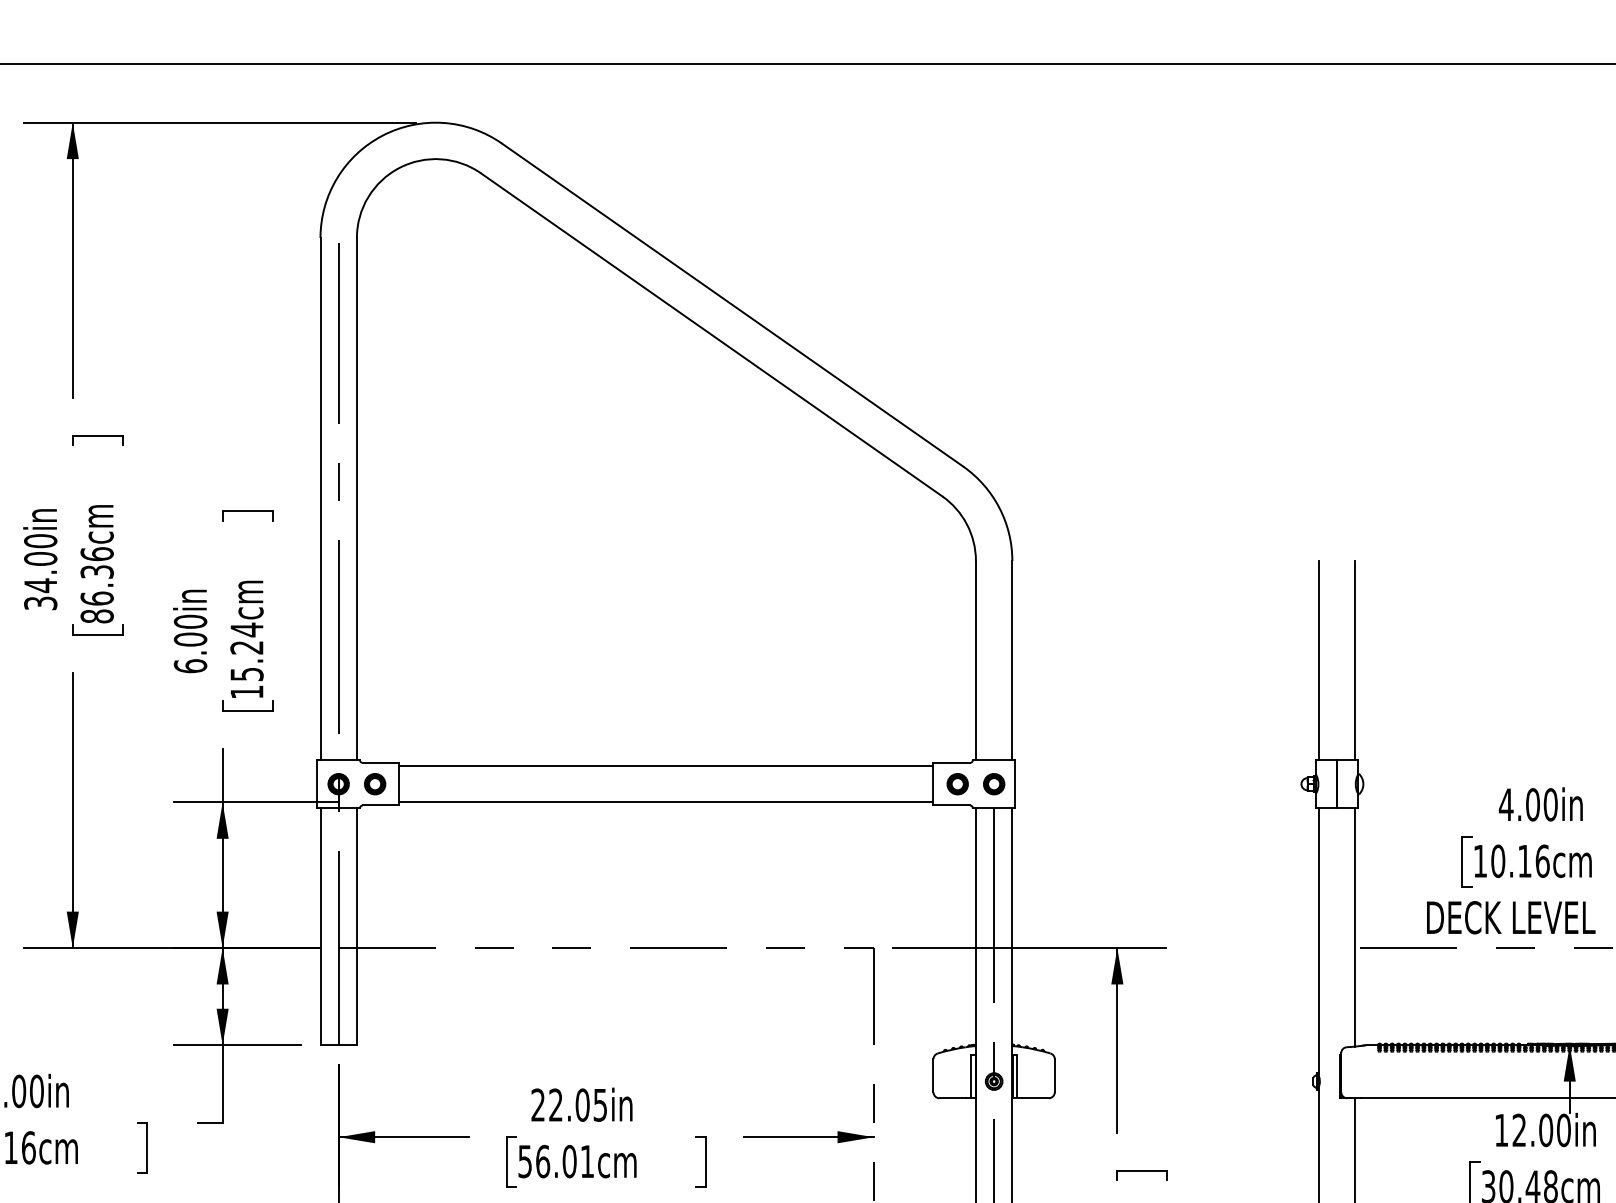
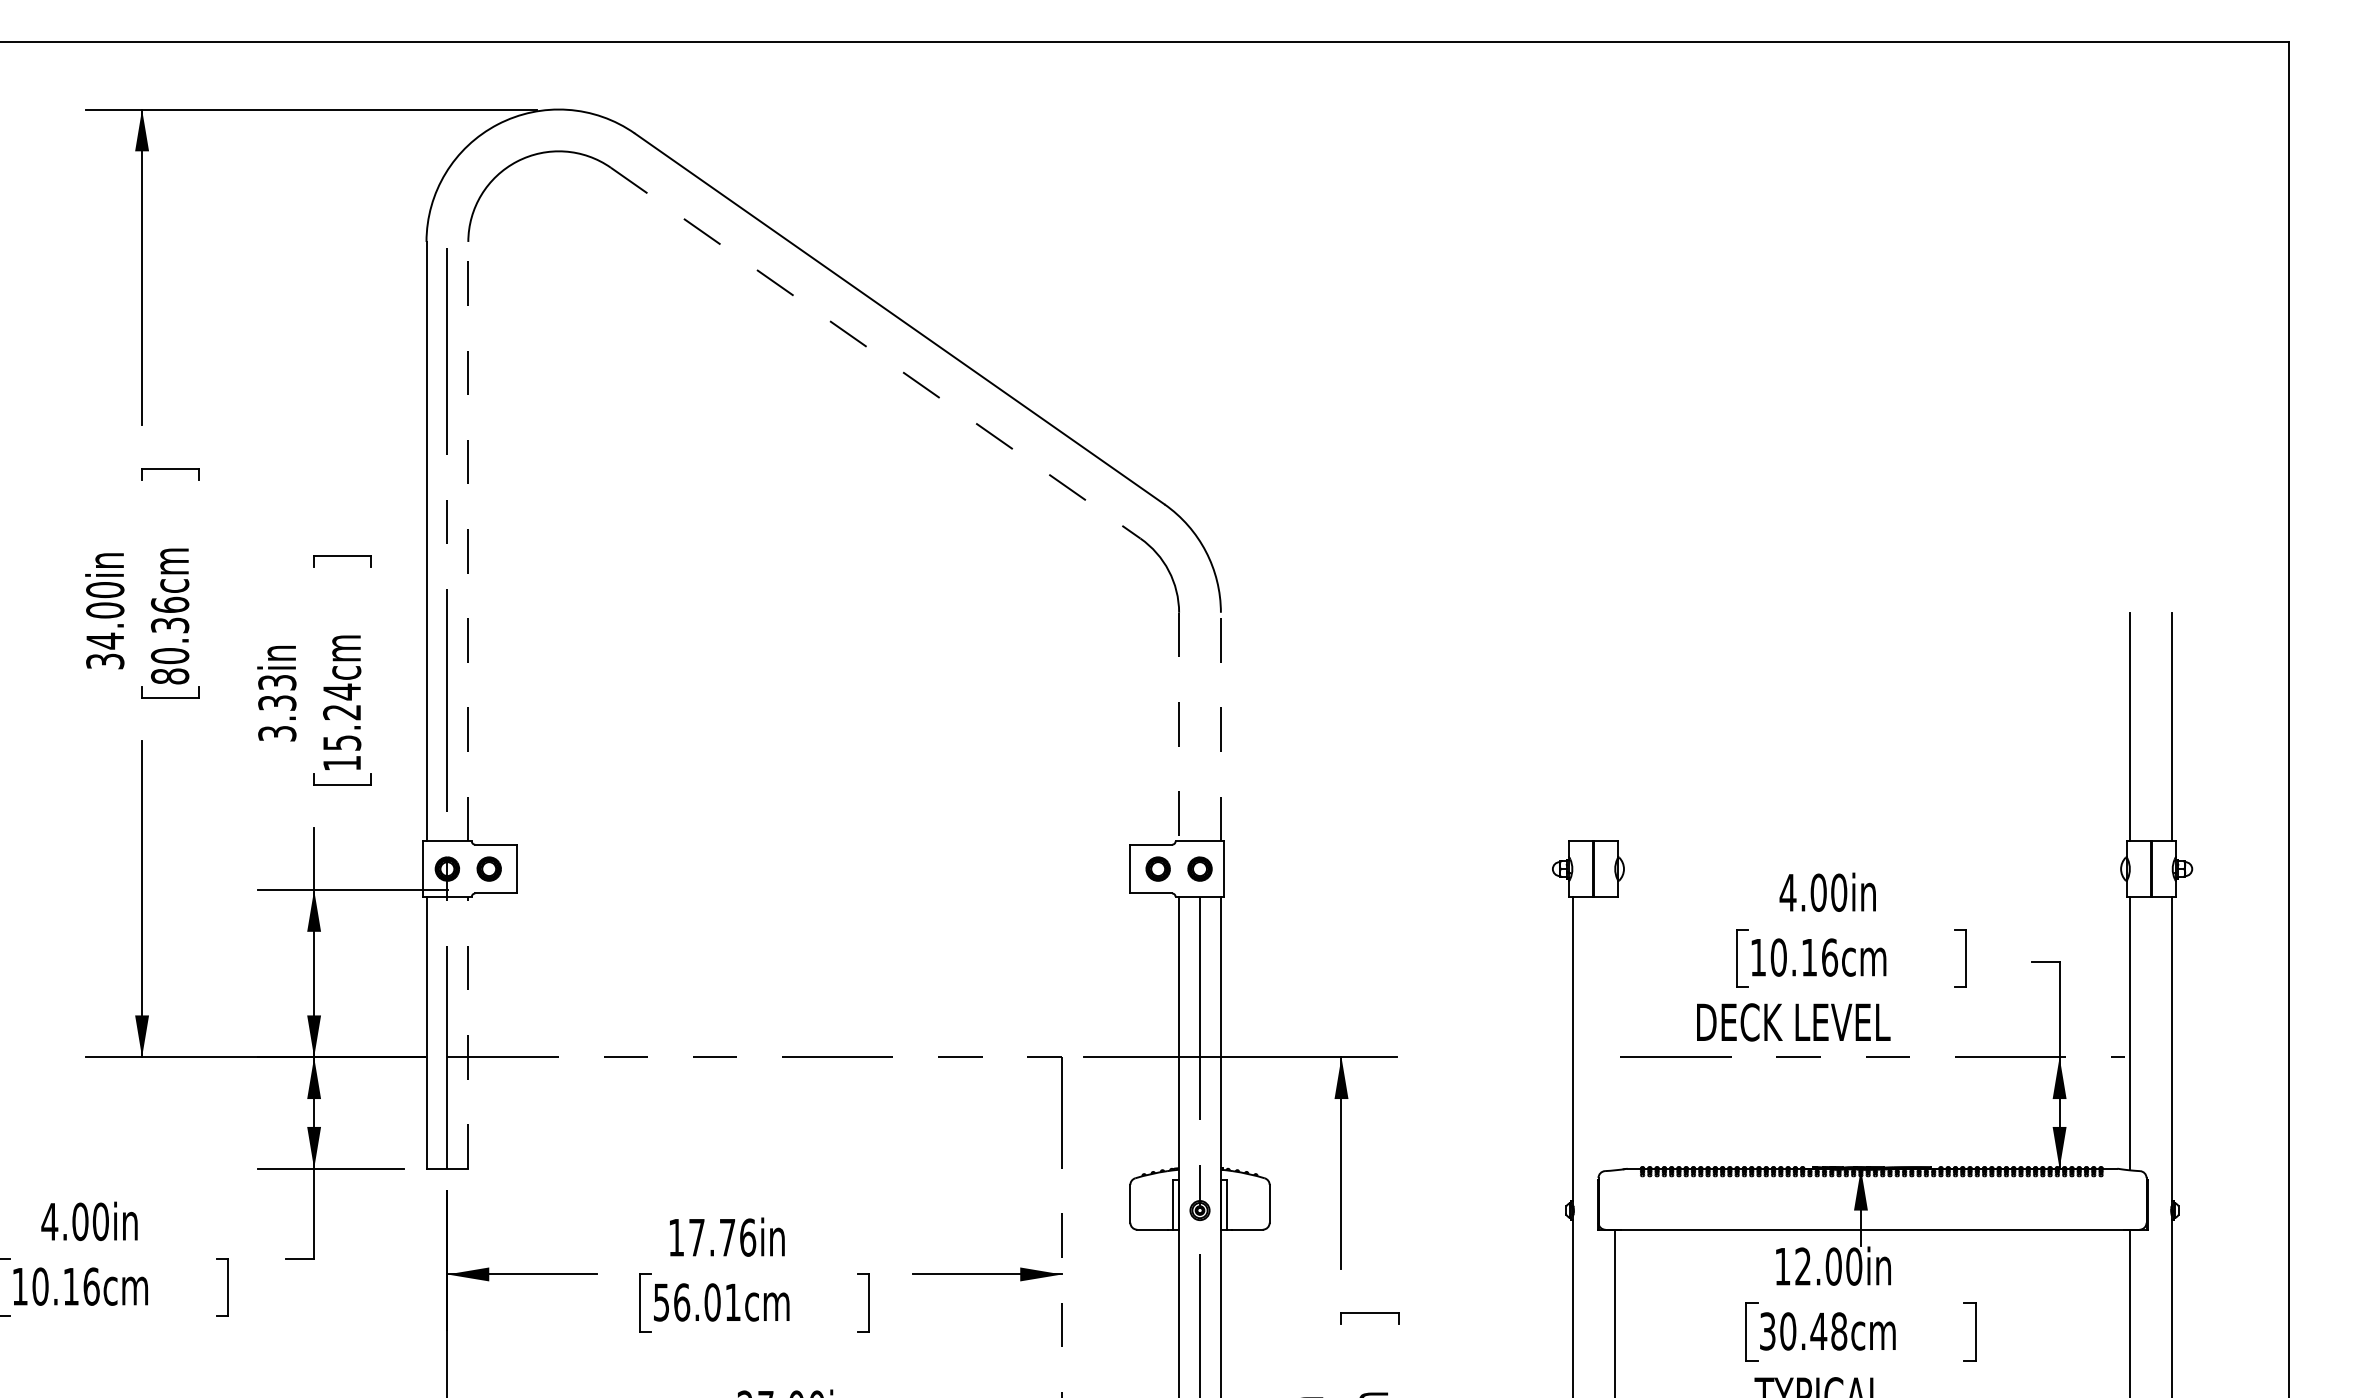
line: (712, 335) -> (876, 353), solid -> dashed
line: (357, 498) -> (468, 541), solid -> dashed
text: (96, 598) -> (169, 655), 86.36cm -> 80.36cm
text: (190, 643) -> (277, 707), 6.00in -> 3.33in
line: (976, 660) -> (1179, 727), solid -> dashed
line: (1011, 660) -> (1220, 726), solid -> dashed
line: (1318, 660) -> (1572, 726), removed
line: (1355, 660) -> (1614, 726), removed
line: (666, 766) -> (823, 848), removed
line: (666, 802) -> (823, 890), removed
line: (357, 926) -> (468, 1032), solid -> dashed
line: (1355, 927) -> (1614, 1033), removed
text: (569, 1105) -> (712, 1237), 22.05in -> 17.76in

